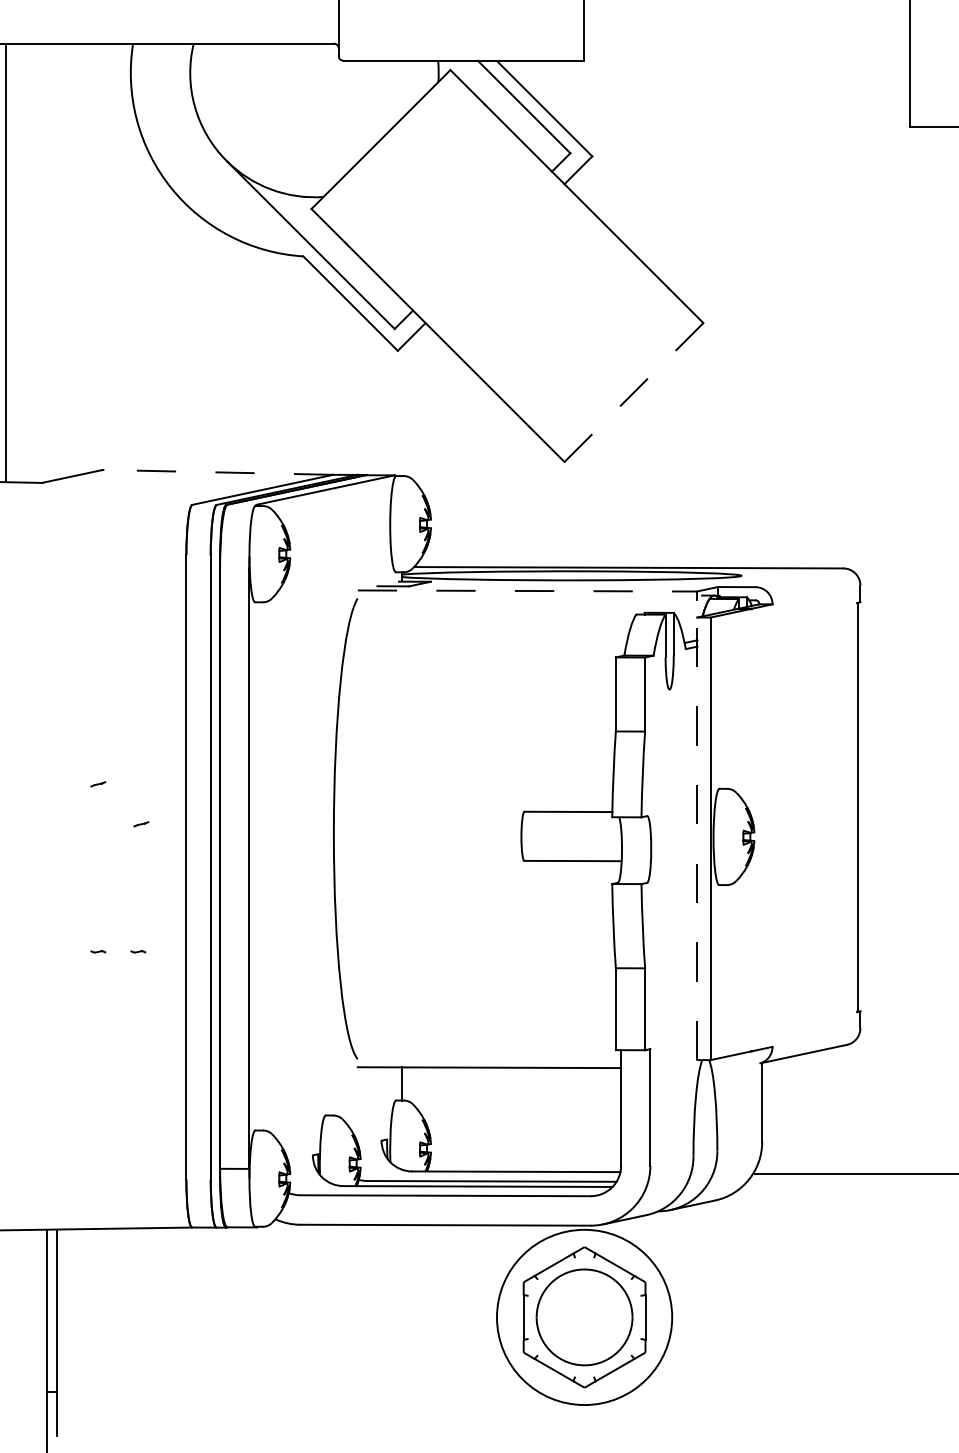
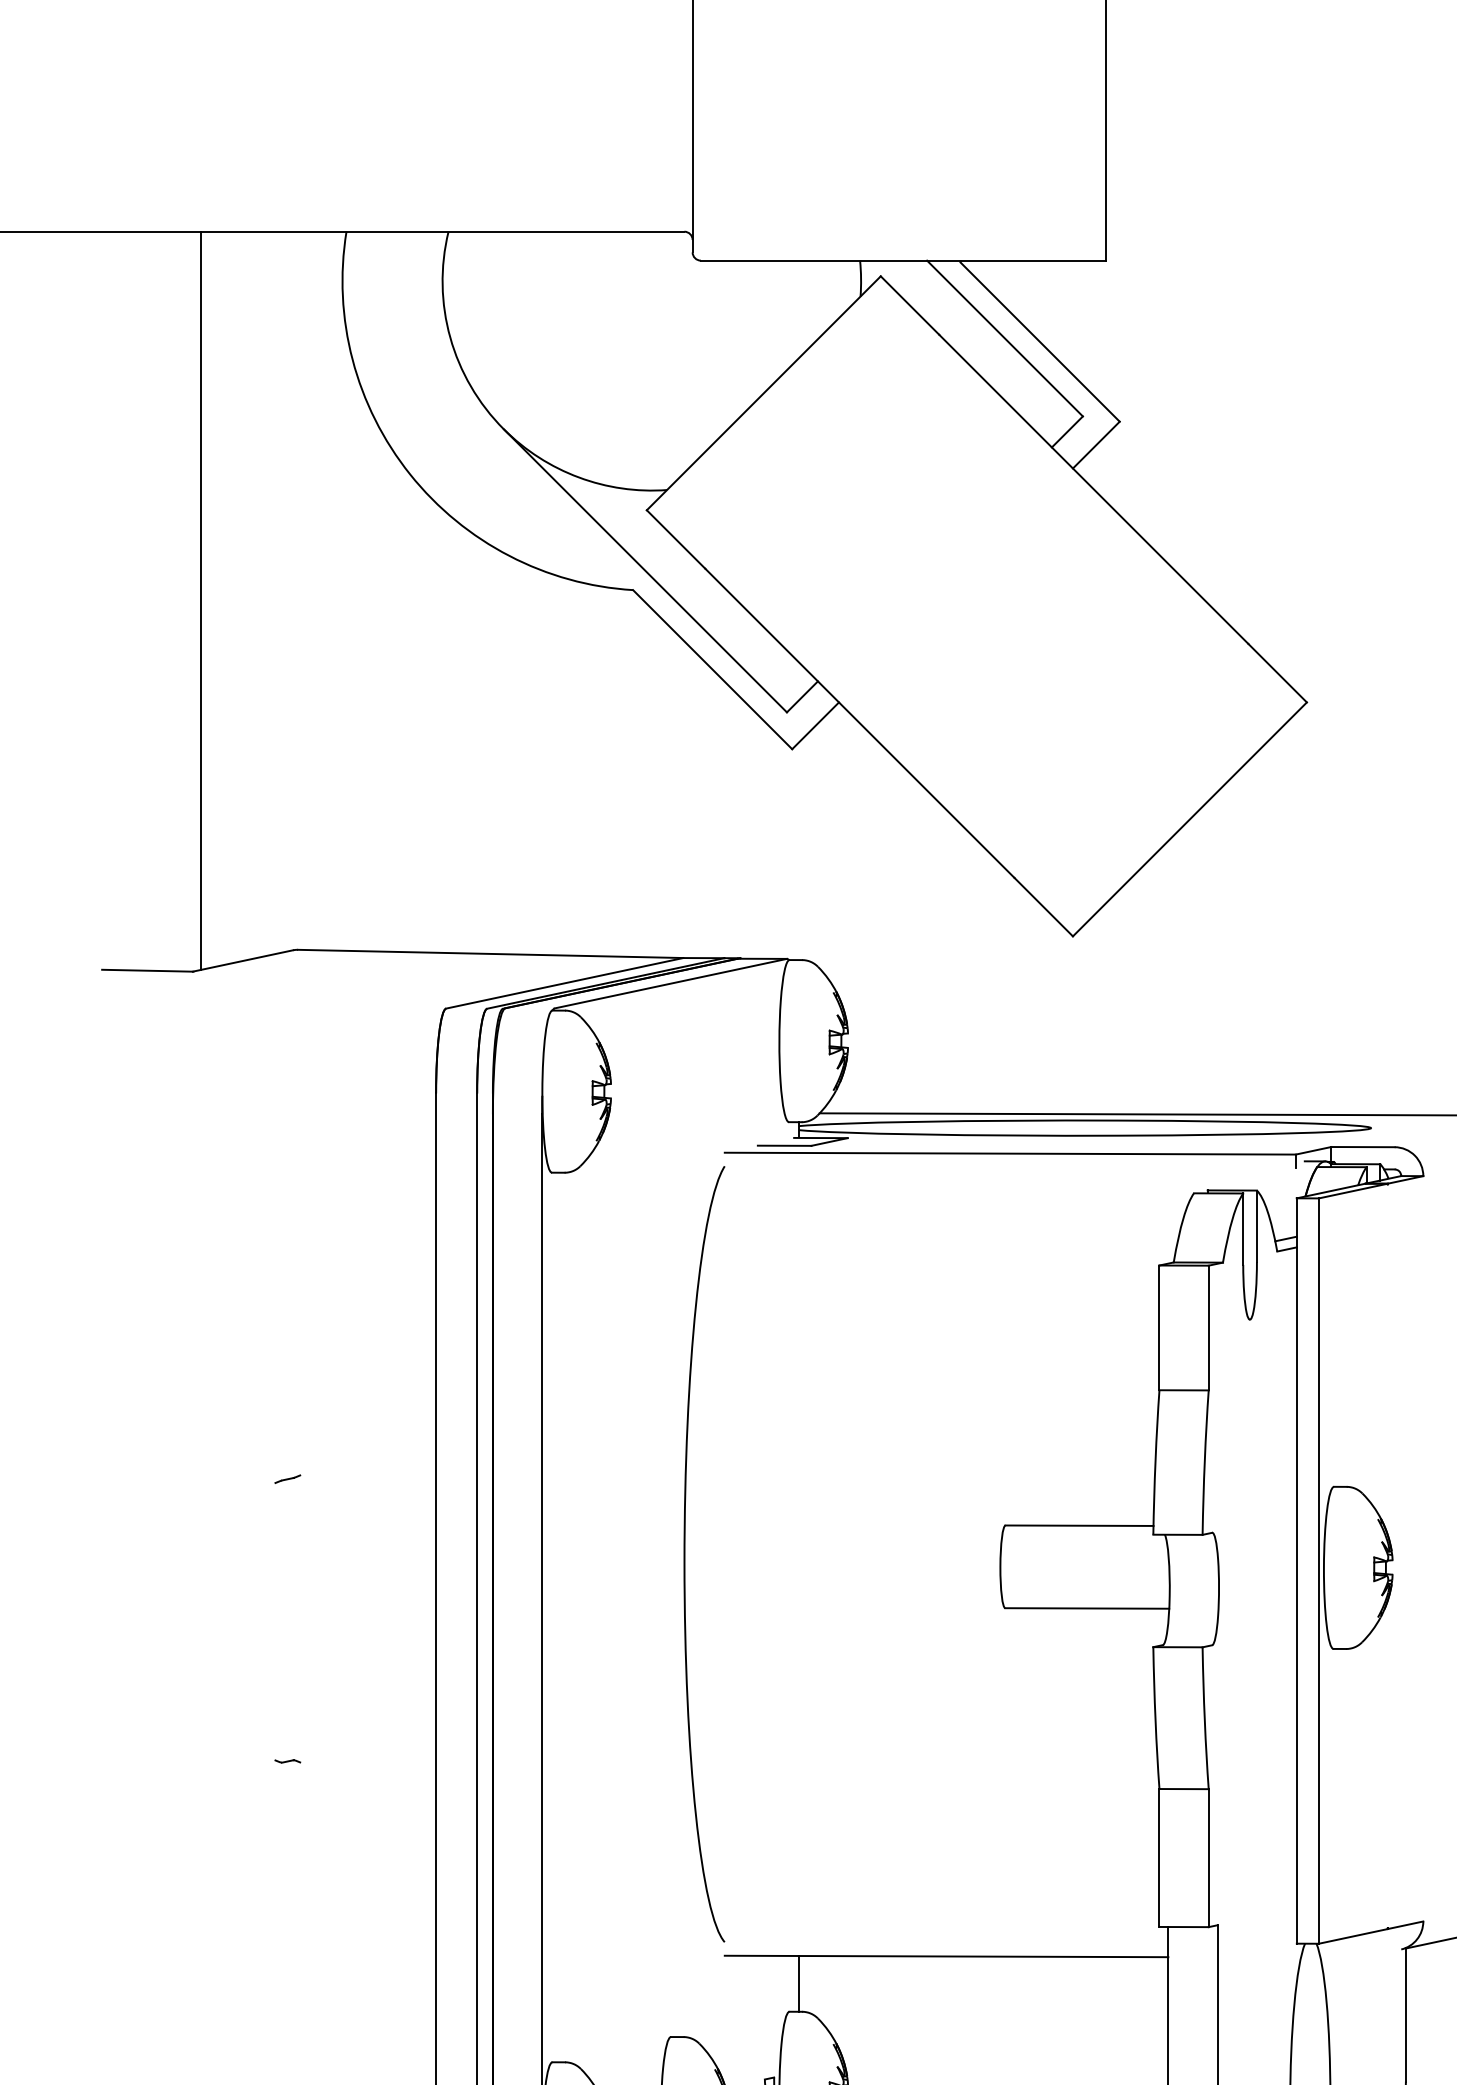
line: (5, 262) -> (200, 600), moved
line: (634, 392) -> (1190, 819), dashed -> solid
line: (218, 472) -> (490, 954), dashed -> solid
line: (527, 591) -> (1010, 1154), dashed -> solid
line: (141, 824) -> (360, 1546), removed
line: (697, 838) -> (1296, 1570), dashed -> solid
line: (138, 951) -> (355, 1760), removed

